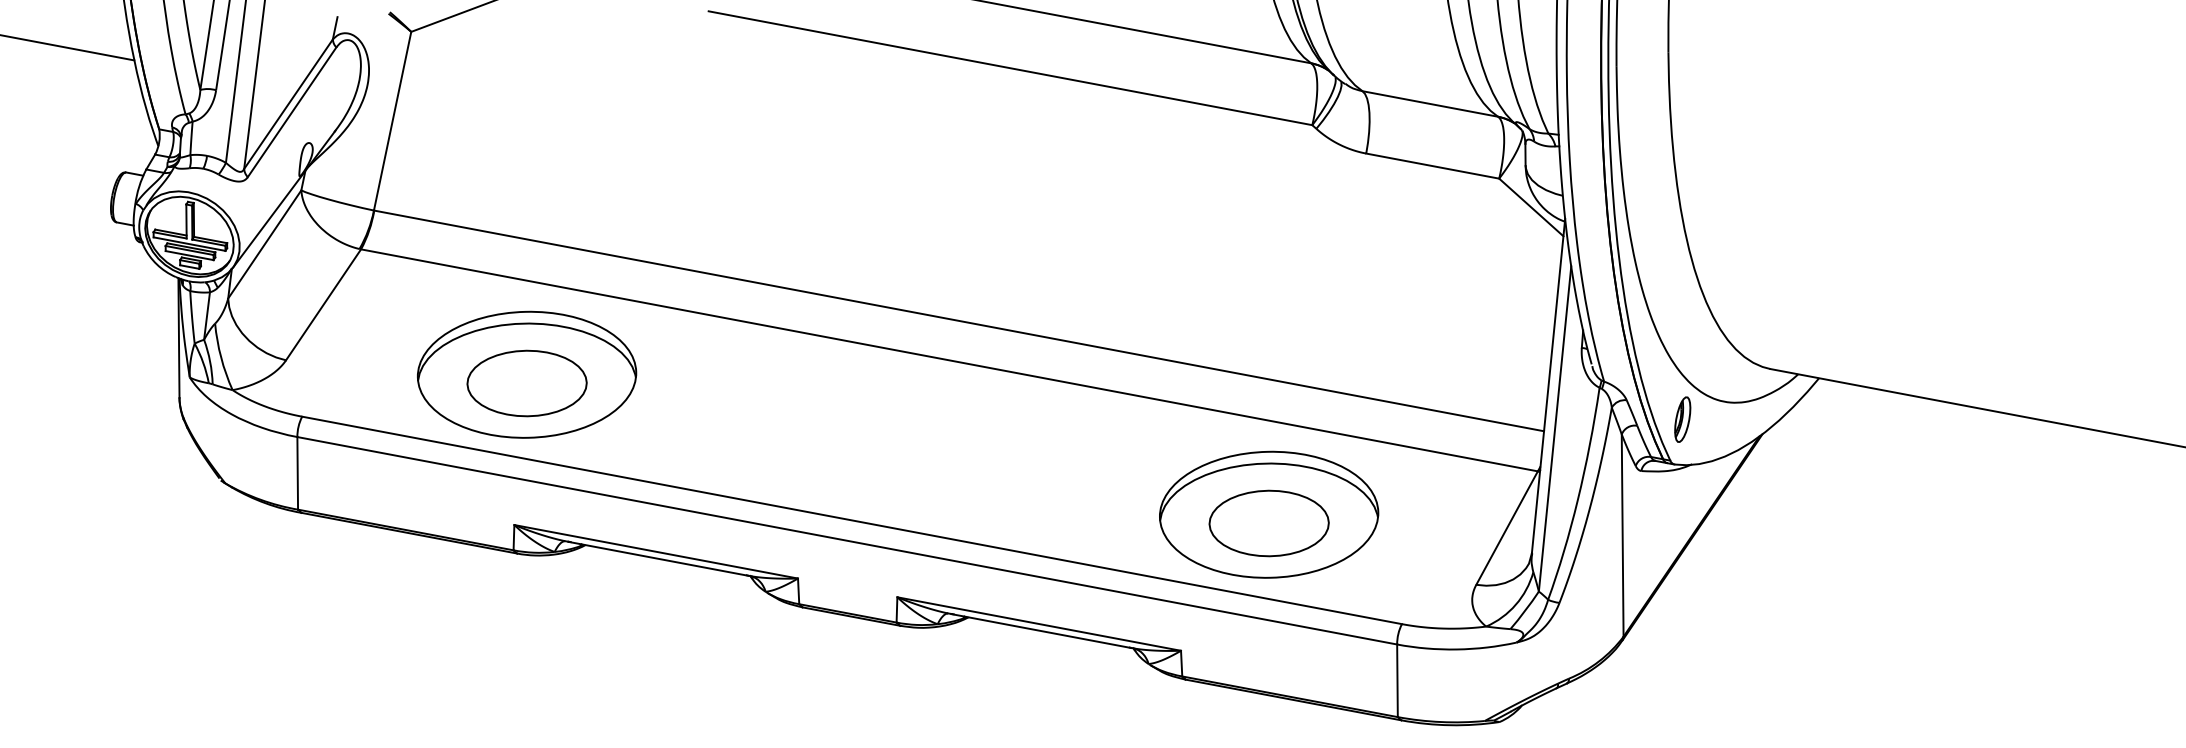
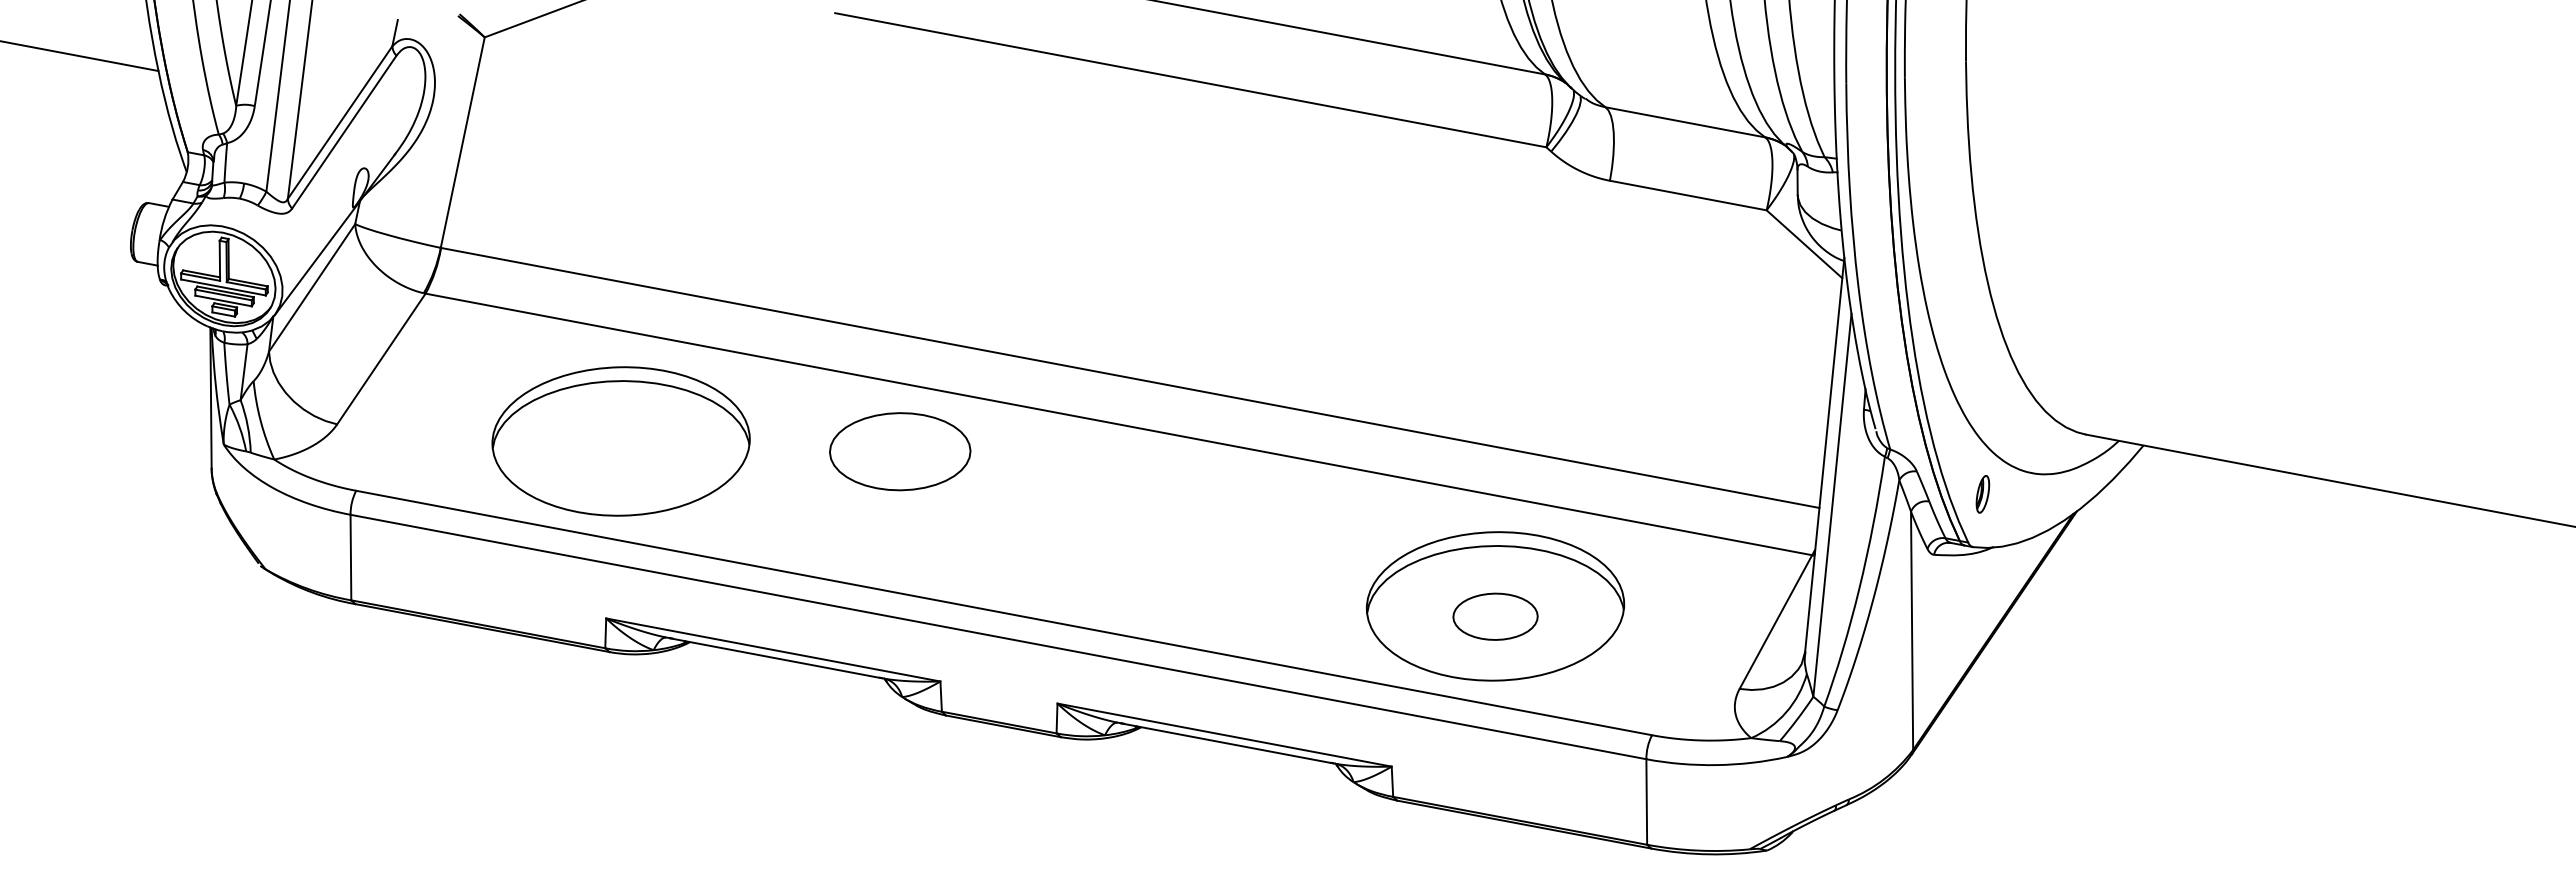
part: (527, 383) -> (900, 451), moved
part: (1682, 419) -> (1982, 494), size x0.7
part: (1269, 523) -> (1495, 616), size x0.6

